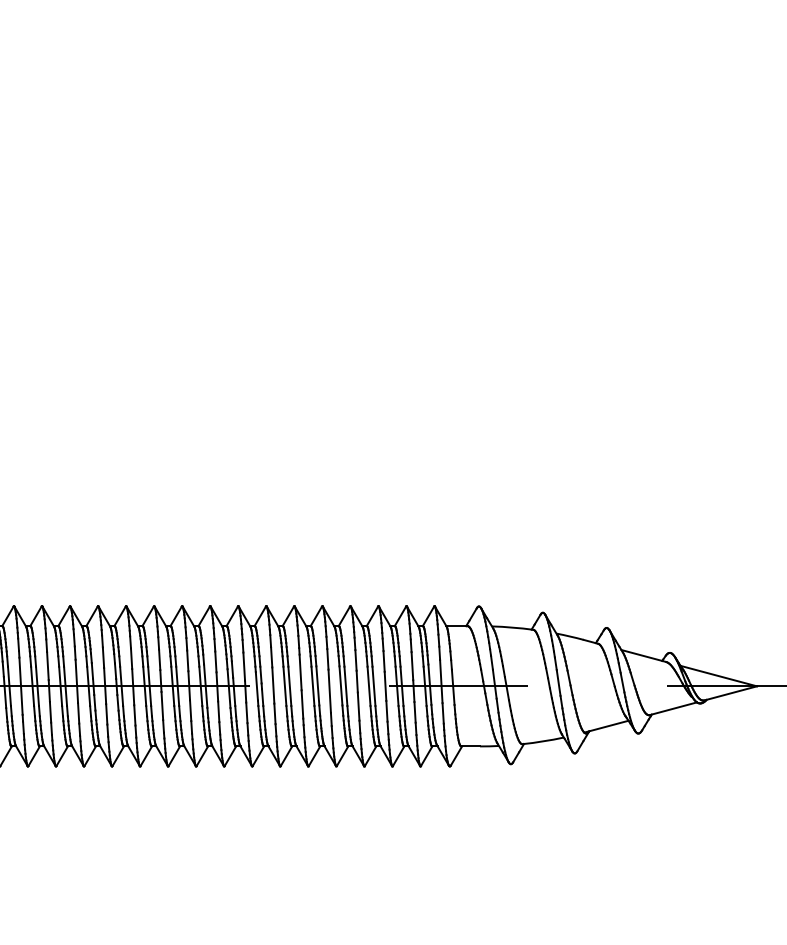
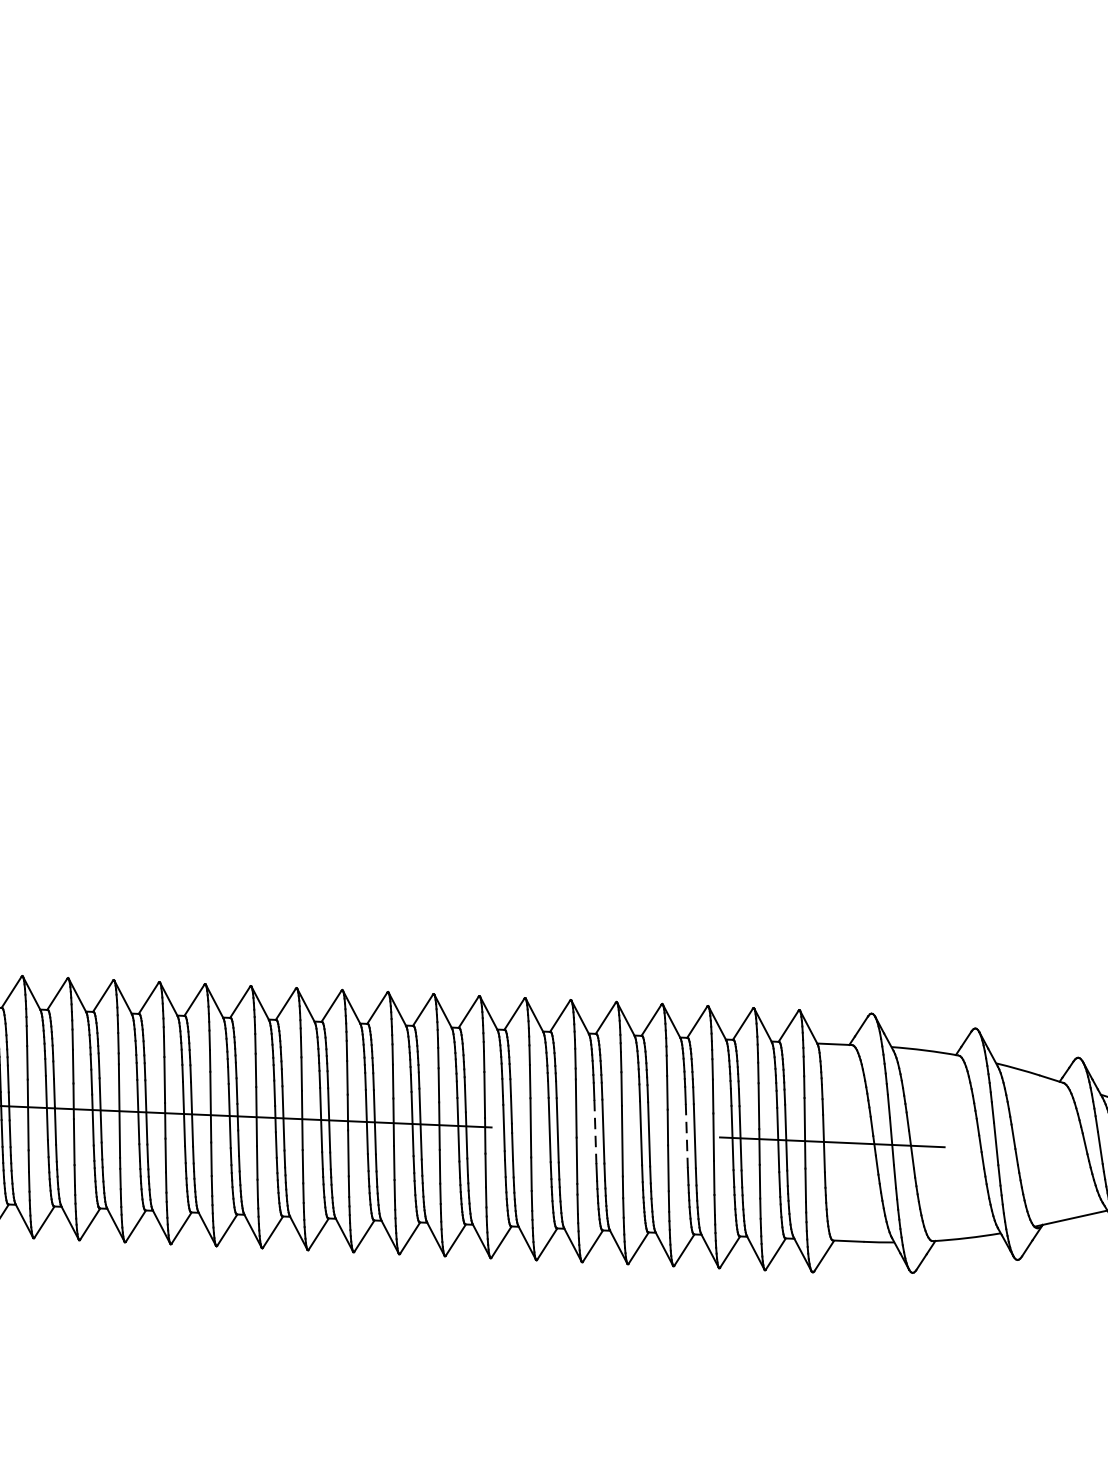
line: (312, 686) -> (594, 1132), solid -> dashed
line: (369, 686) -> (687, 1136), solid -> dashed

